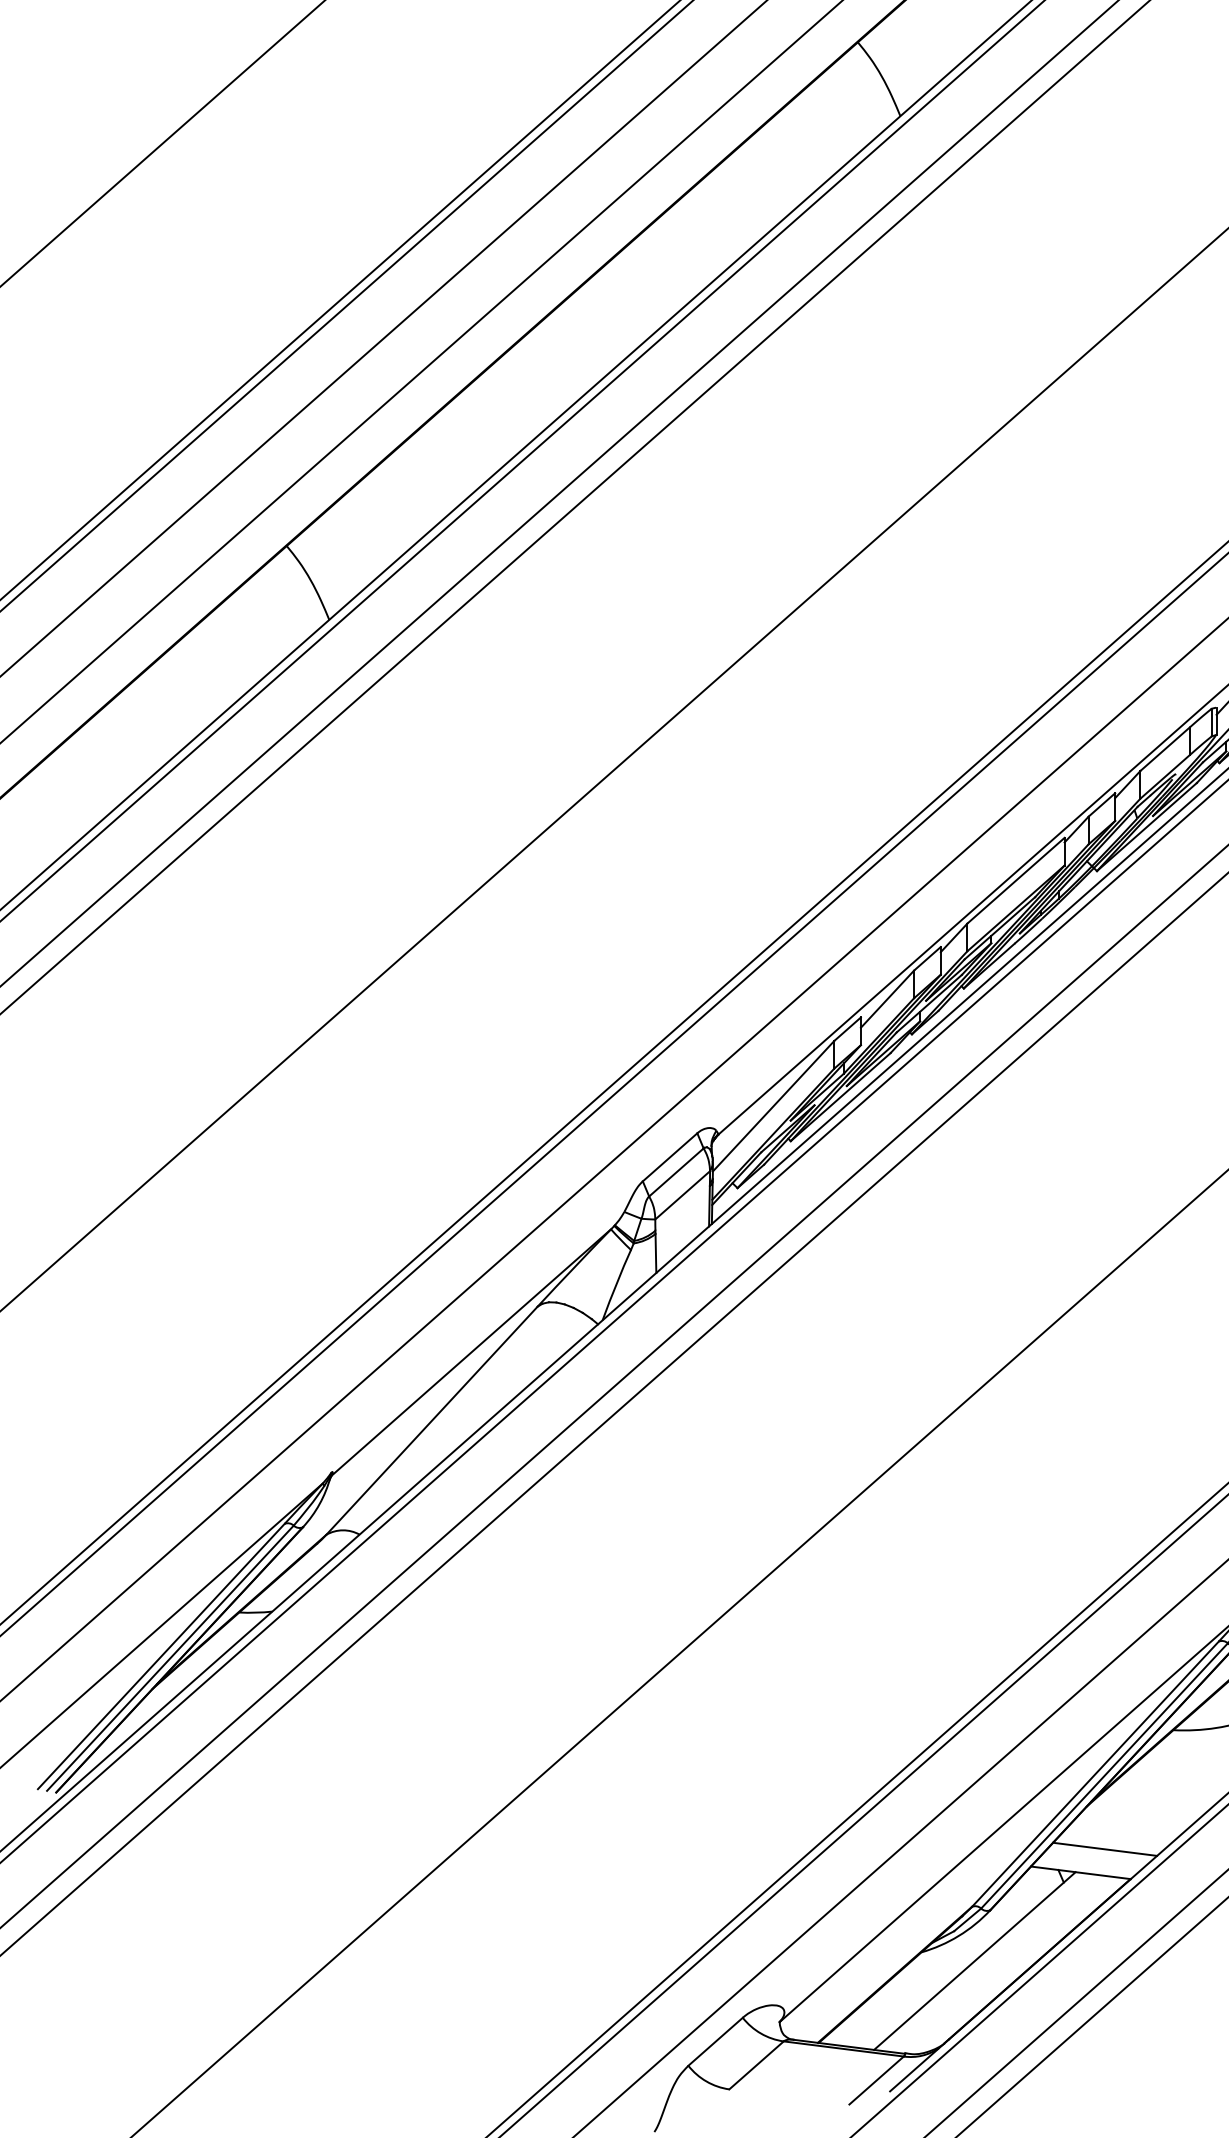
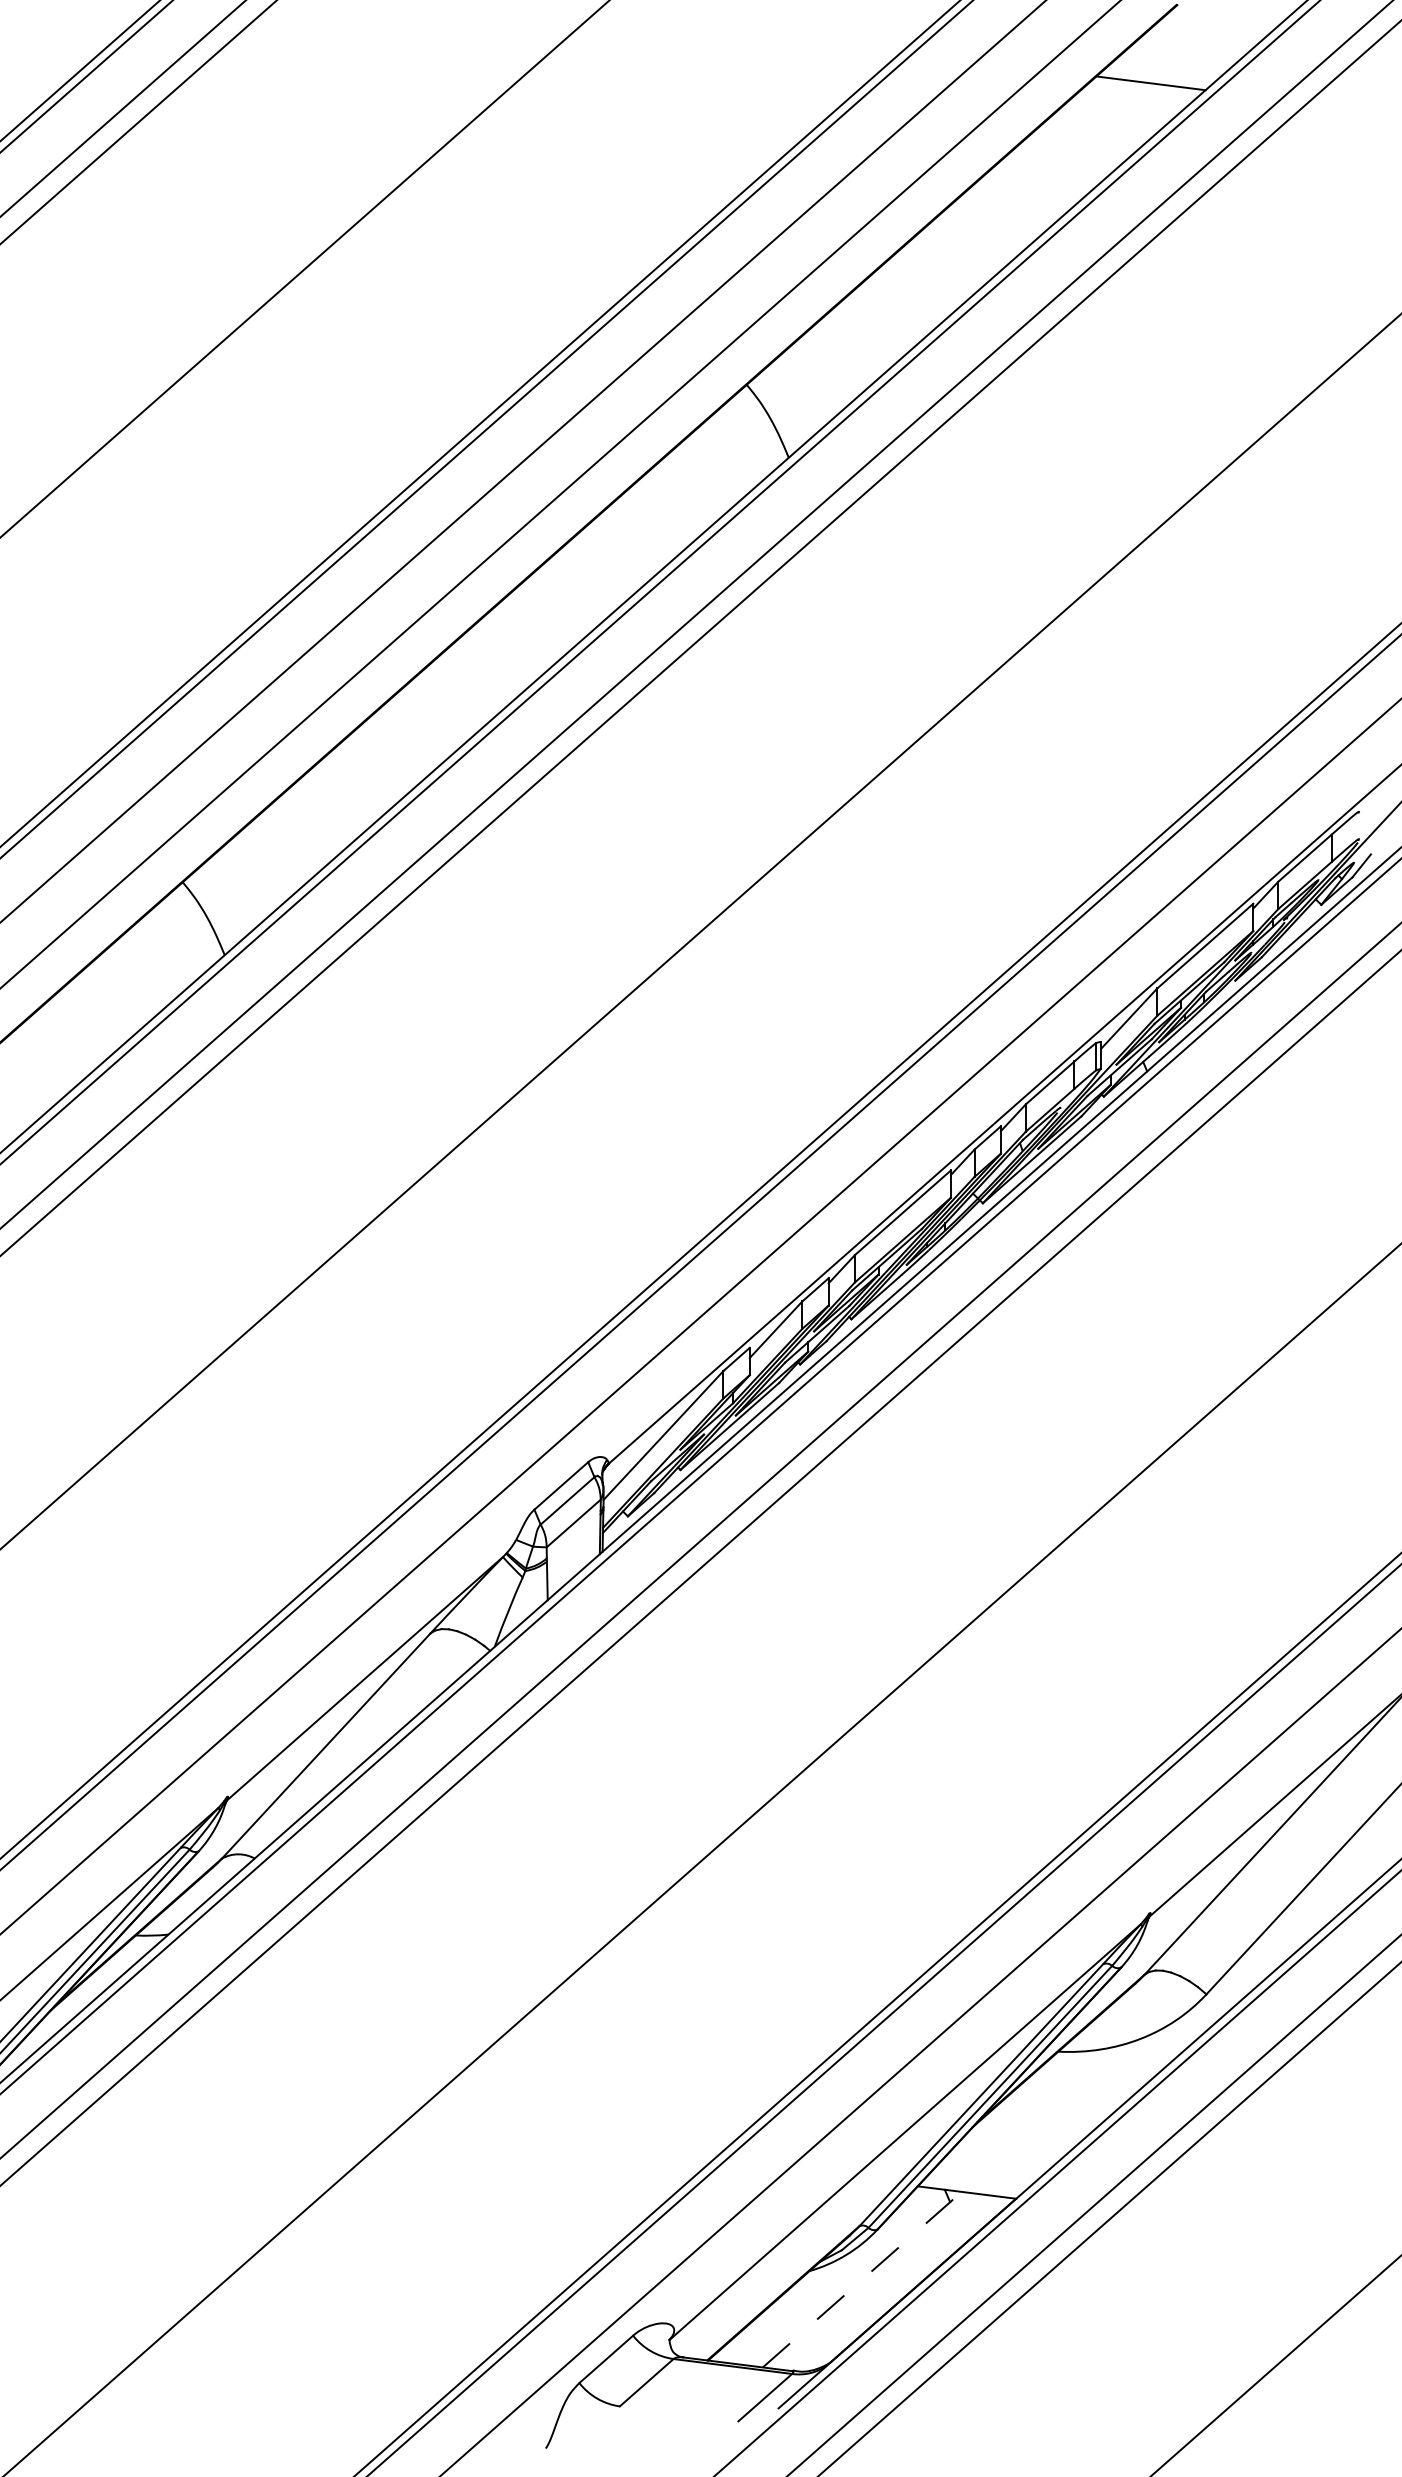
line: (1104, 1848) -> (990, 2168), removed
line: (975, 1960) -> (862, 2279), solid -> dashed

